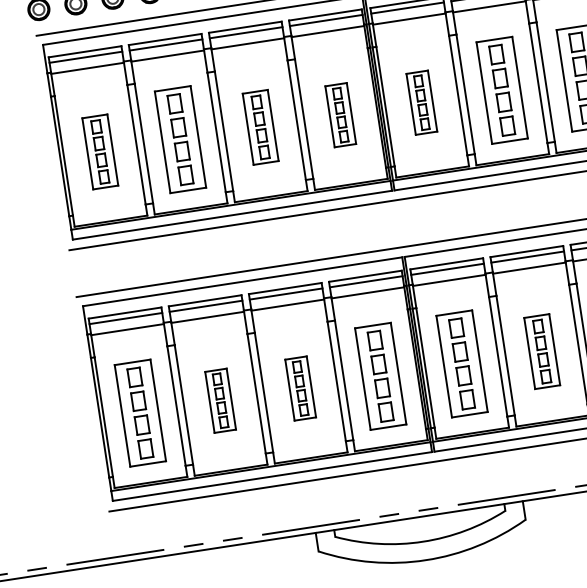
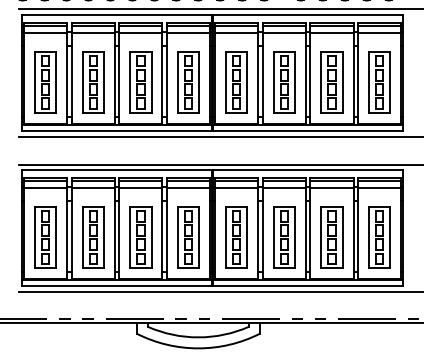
part: (421, 102) -> (236, 82), size x1.67
part: (340, 115) -> (188, 82), size x1.67
part: (260, 127) -> (140, 82), size x1.43
part: (100, 152) -> (45, 82), size x1.43
part: (542, 351) -> (284, 237), size x1.43
part: (299, 388) -> (140, 237), size x1.67
part: (220, 400) -> (93, 237), size x1.67

